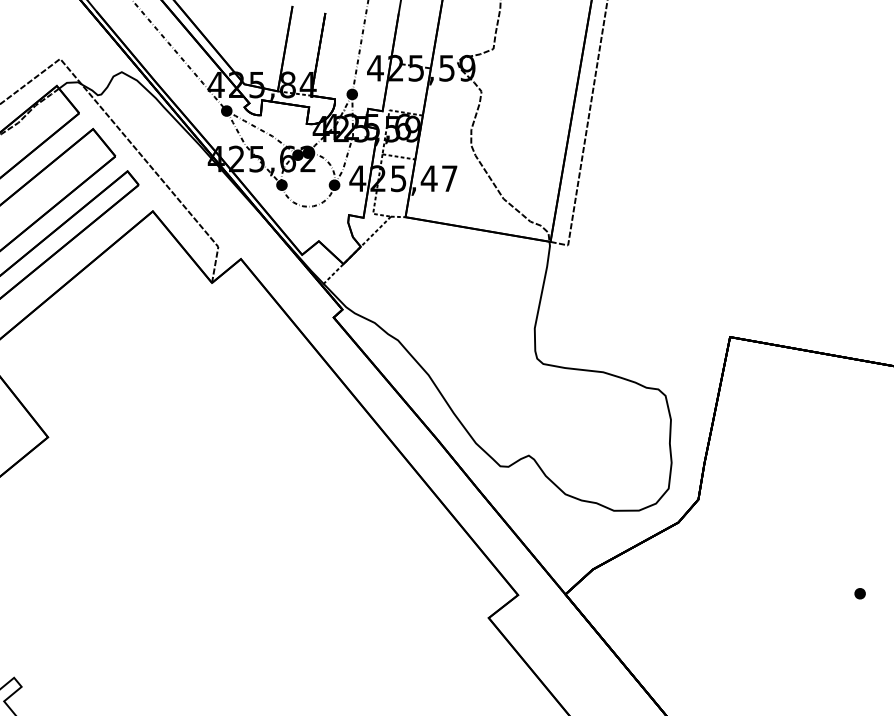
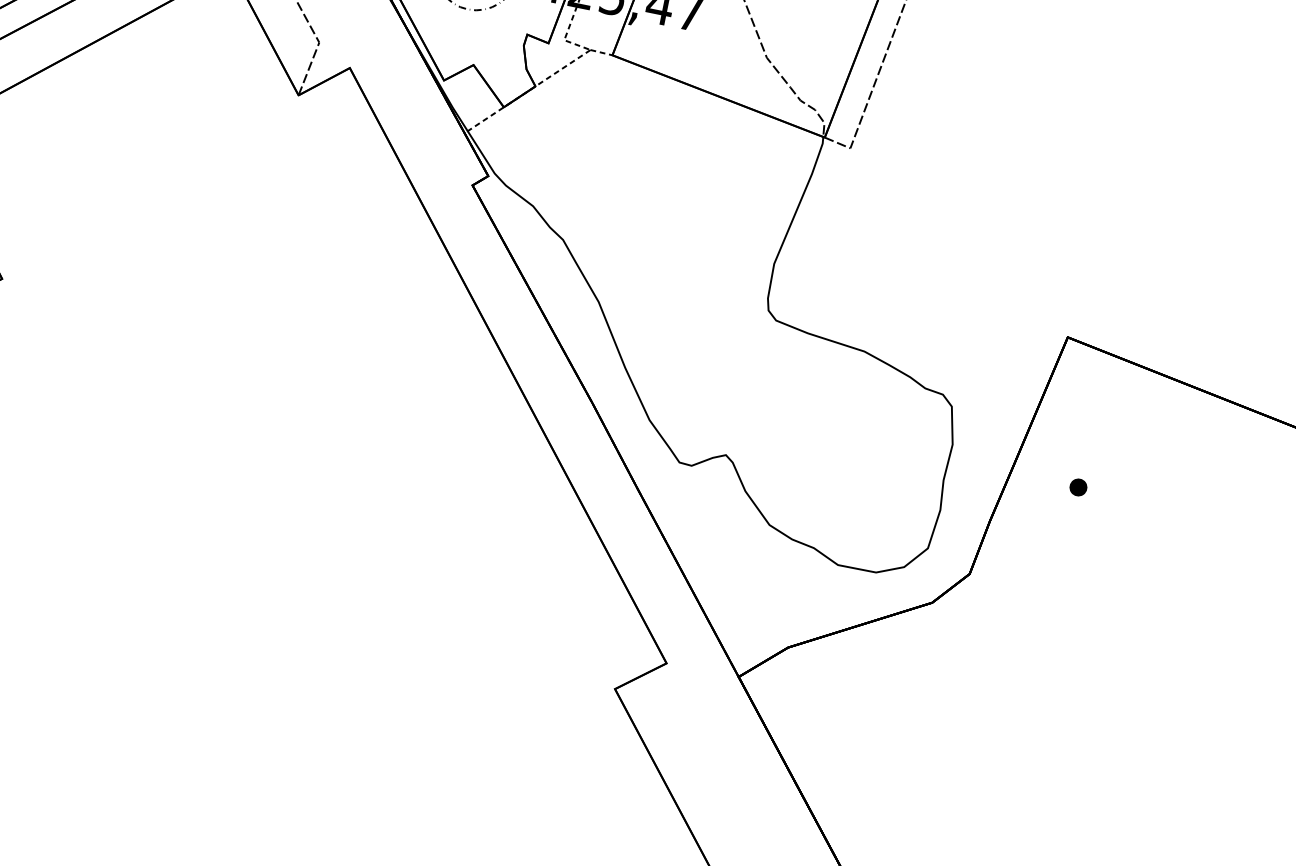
part: (859, 593) -> (1077, 486), moved

